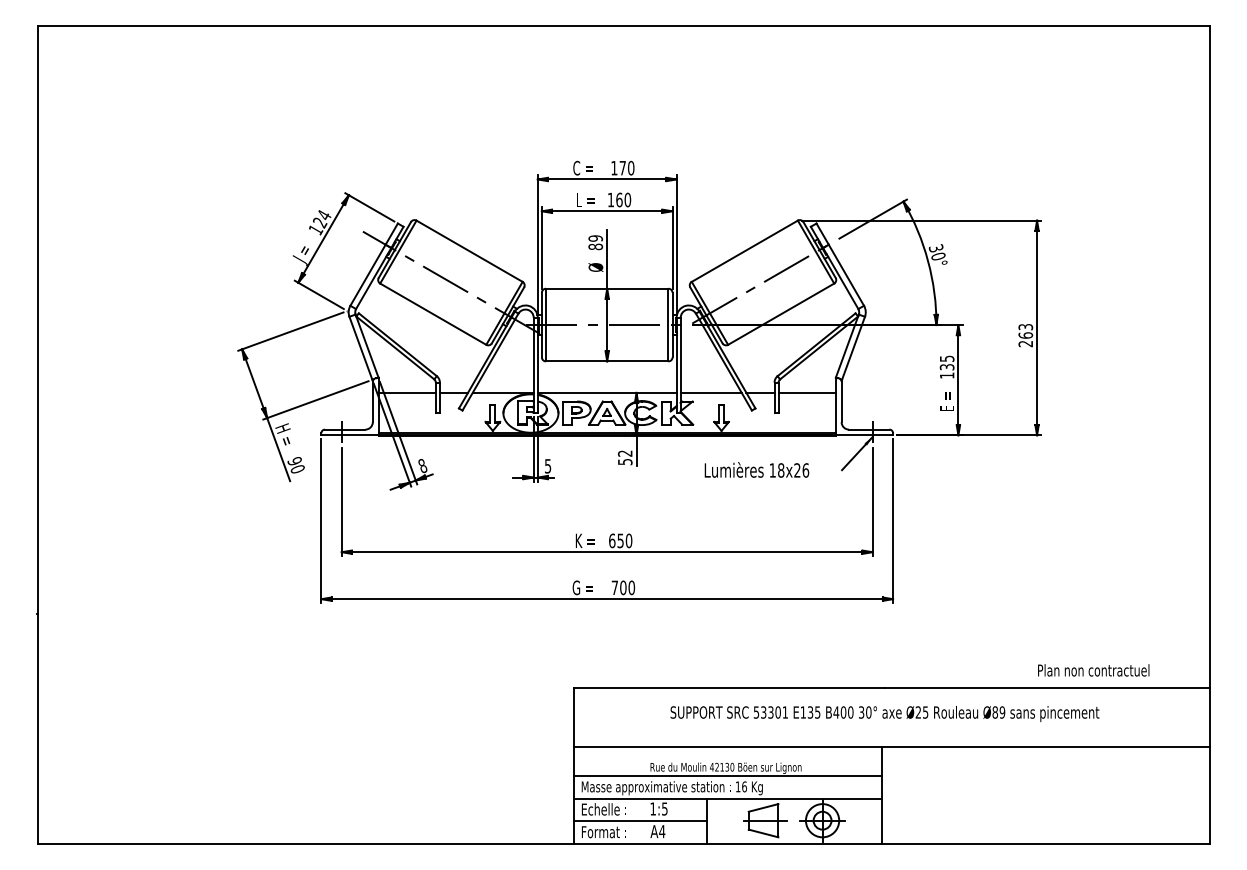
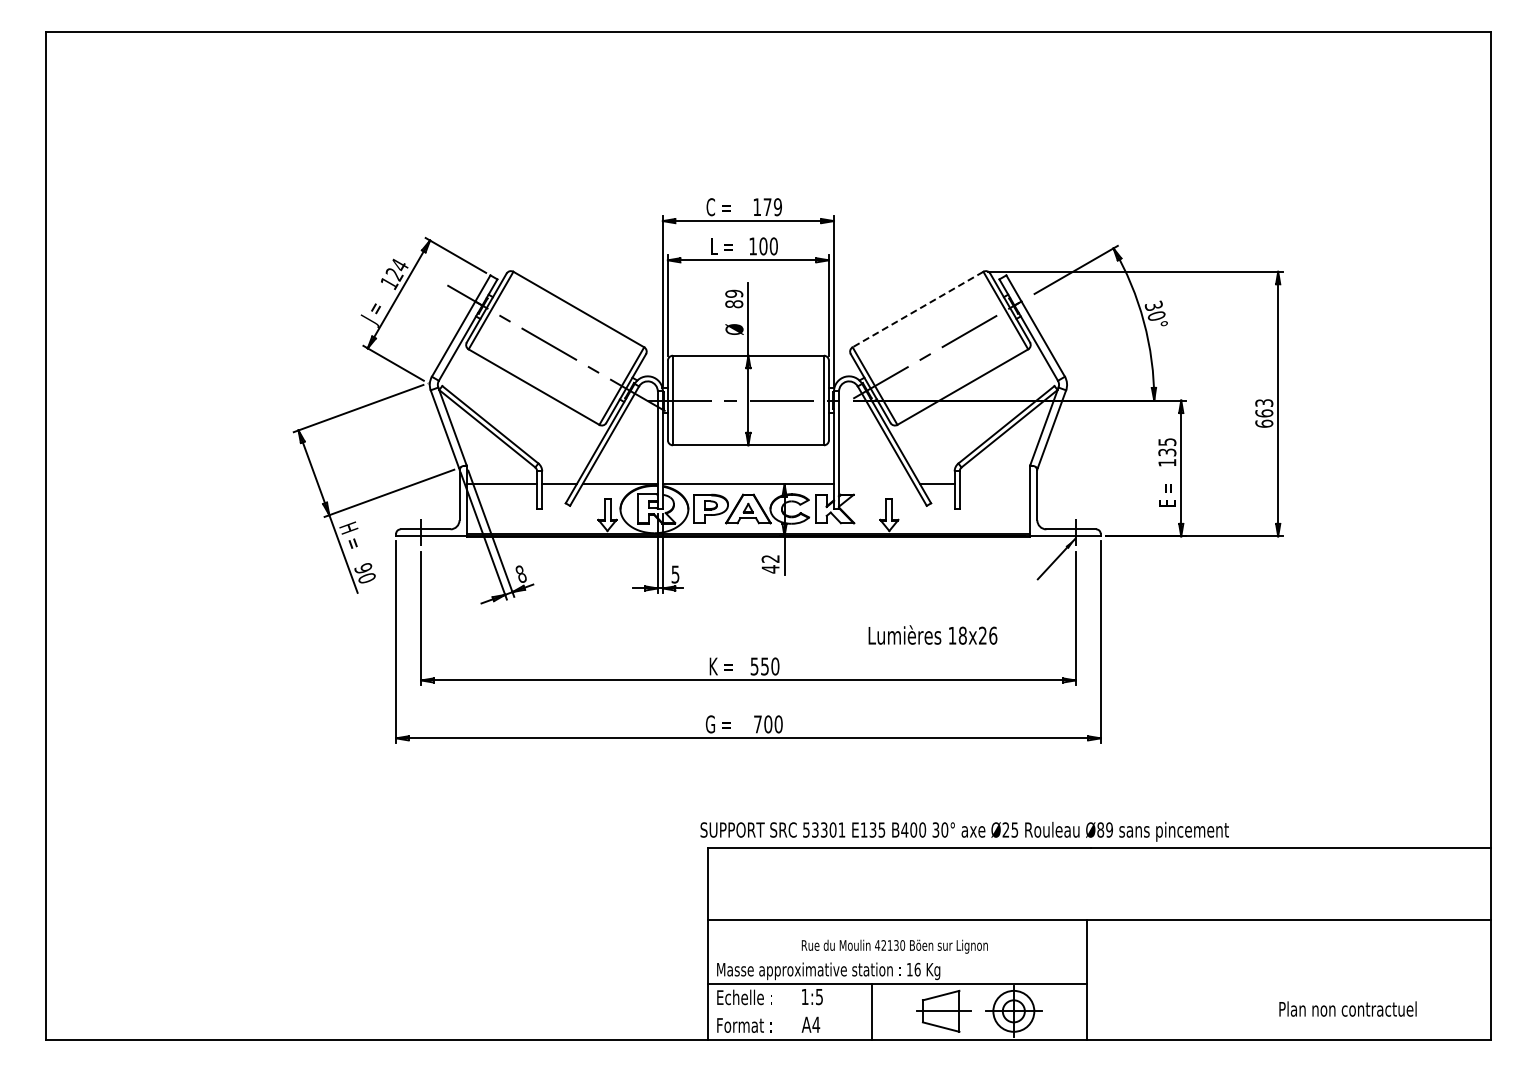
text: (630, 168) -> (777, 207), 170 -> 179
text: (619, 200) -> (763, 246), 160 -> 100
line: (744, 251) -> (917, 309), solid -> dashed
text: (1025, 343) -> (1264, 423), 263 -> 663
line: (711, 393) -> (876, 484), removed
line: (806, 393) -> (994, 484), removed
text: (625, 462) -> (770, 569), 52 -> 42
text: (756, 469) -> (932, 634), moved
text: (612, 540) -> (754, 666), 650 -> 550
text: (1093, 669) -> (1347, 1008), moved
text: (884, 713) -> (964, 831), moved
line: (727, 776) -> (896, 956), removed
line: (640, 820) -> (789, 1011), removed

